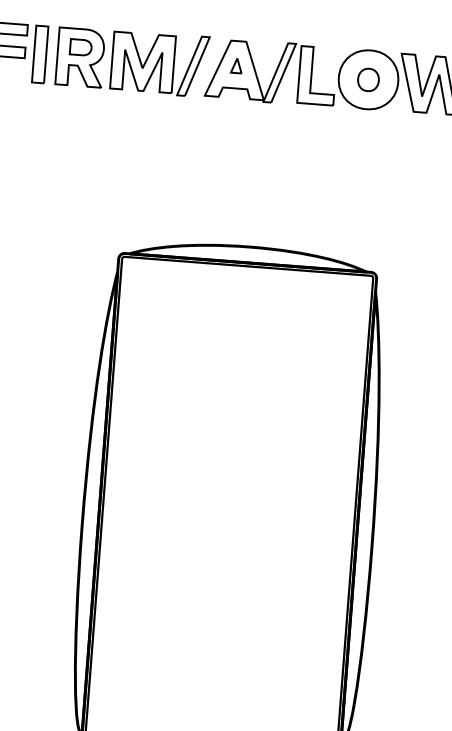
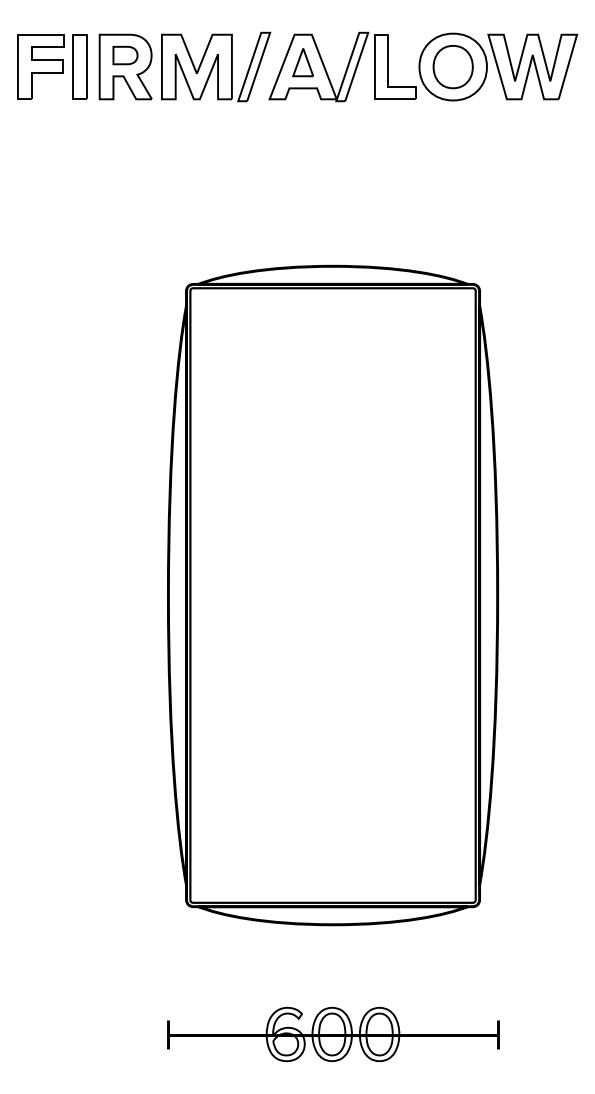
part: (236, 65) -> (302, 62), size x1.67
part: (367, 80) -> (452, 67), size x1.67

